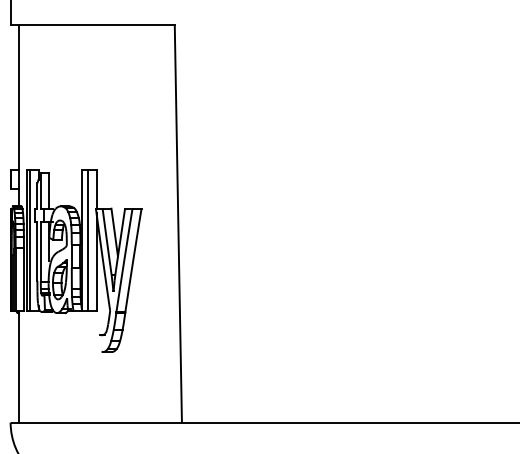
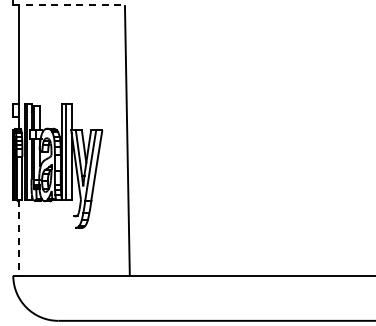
line: (93, 25) -> (69, 5), solid -> dashed
line: (18, 367) -> (18, 238), solid -> dashed

